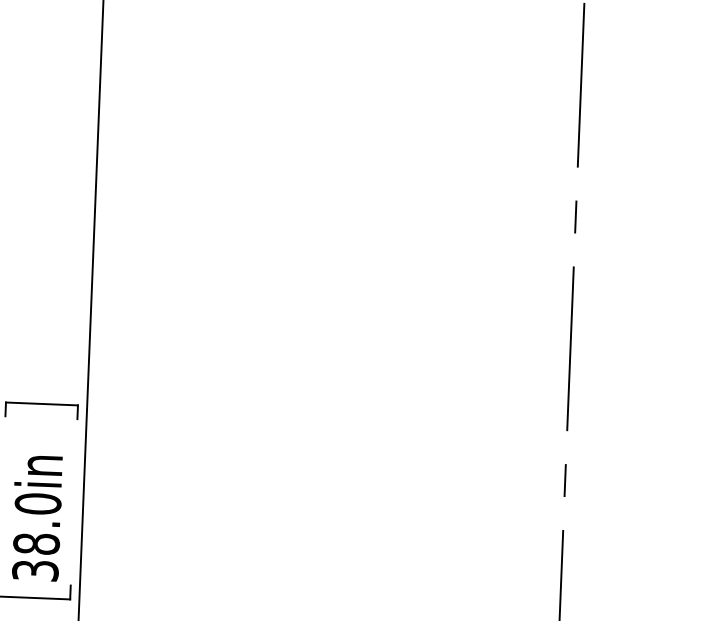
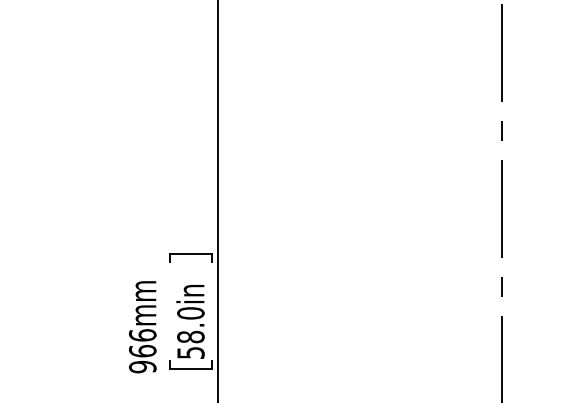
text: (34, 569) -> (190, 352), 38.0in -> 58.0in

